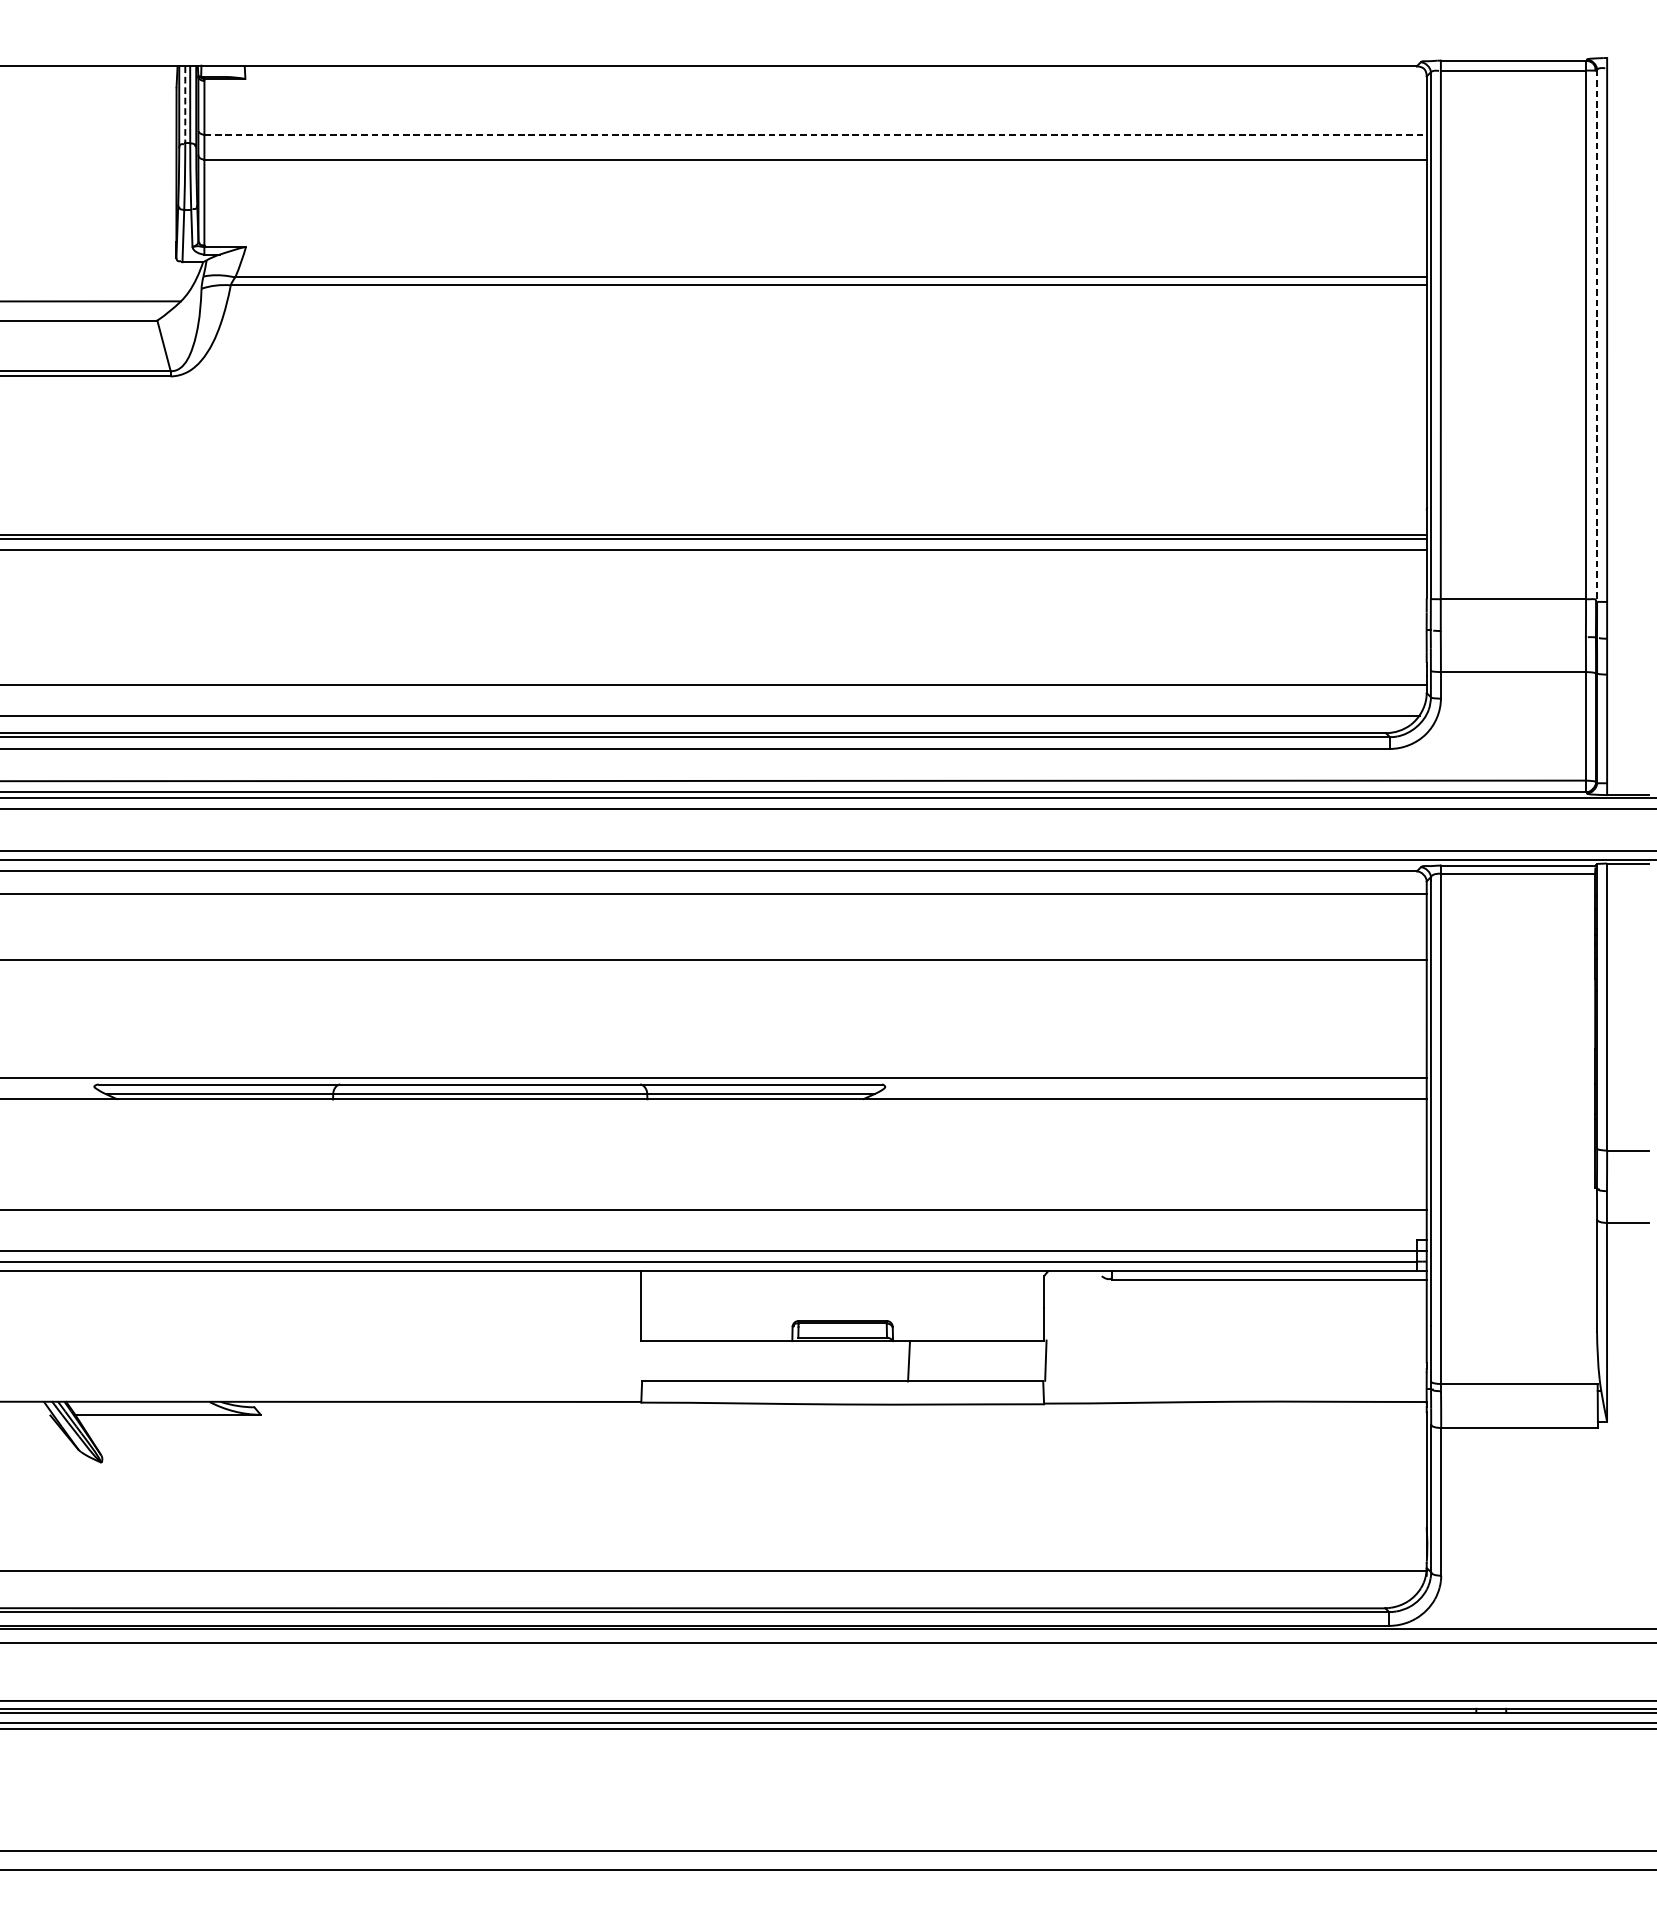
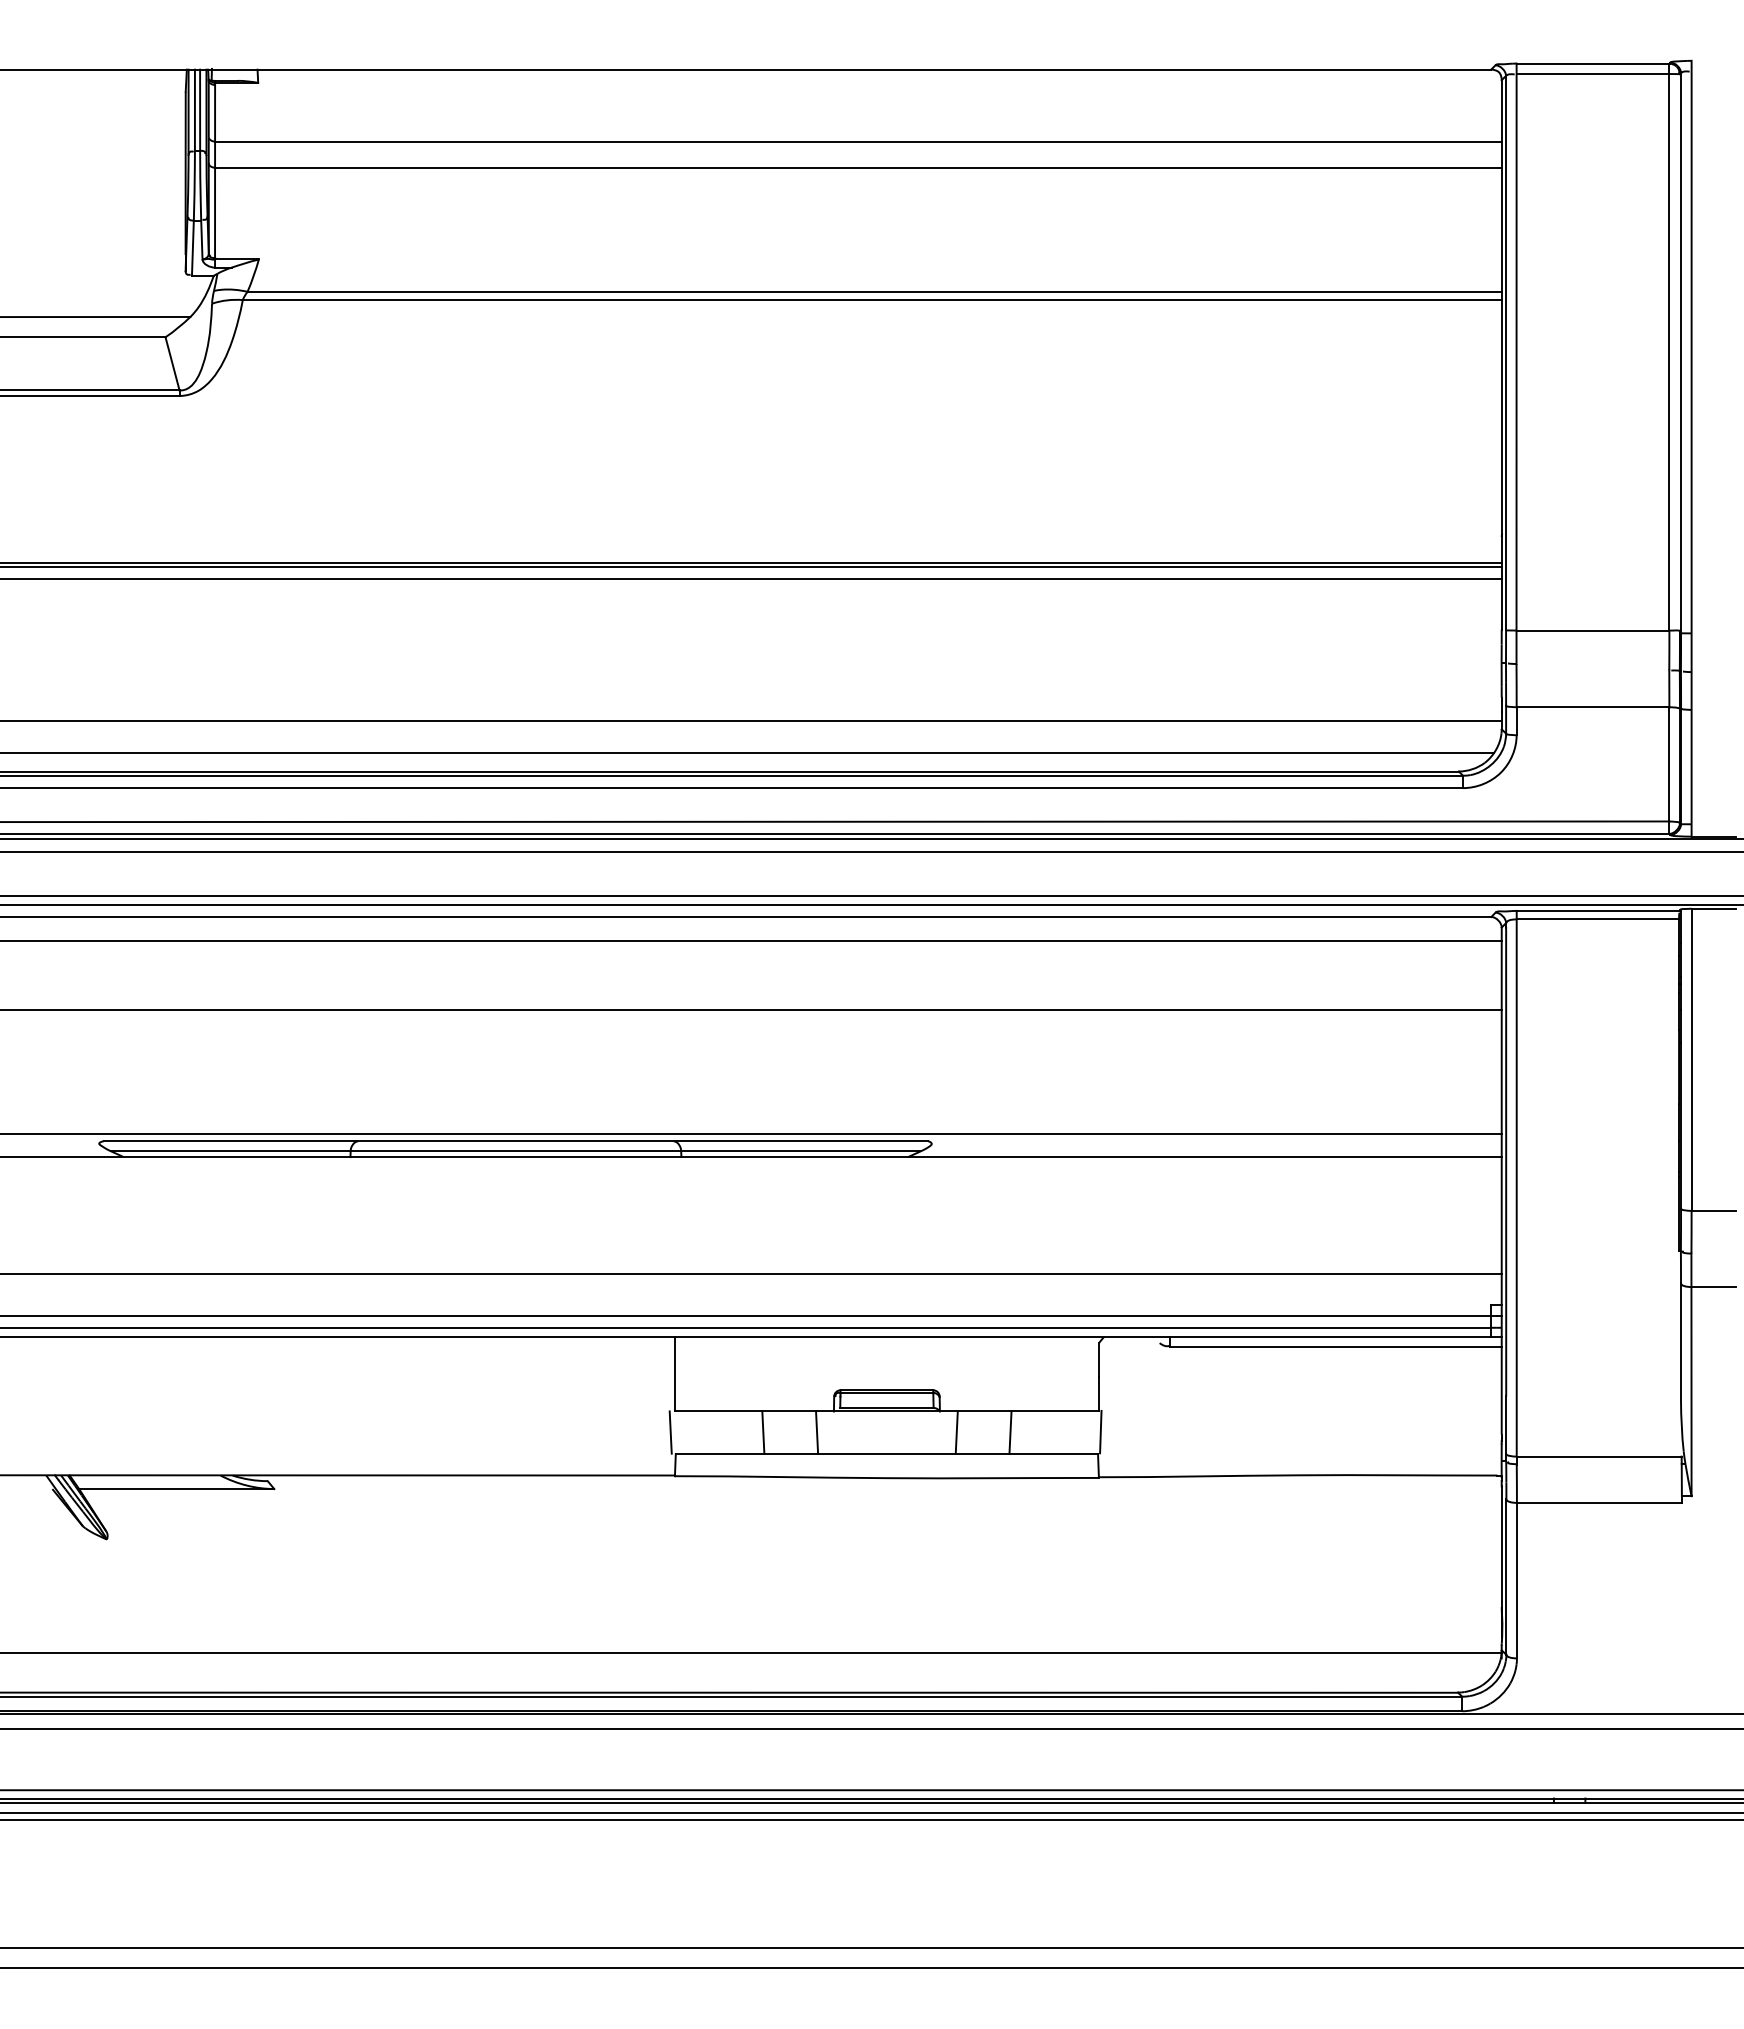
line: (184, 105) -> (194, 110), dashed -> solid
line: (815, 134) -> (858, 141), dashed -> solid
line: (1597, 336) -> (1681, 353), dashed -> solid
line: (637, 1361) -> (670, 1432), added
line: (725, 1361) -> (763, 1432), added
line: (776, 1361) -> (817, 1432), added
line: (960, 1361) -> (1010, 1432), added

